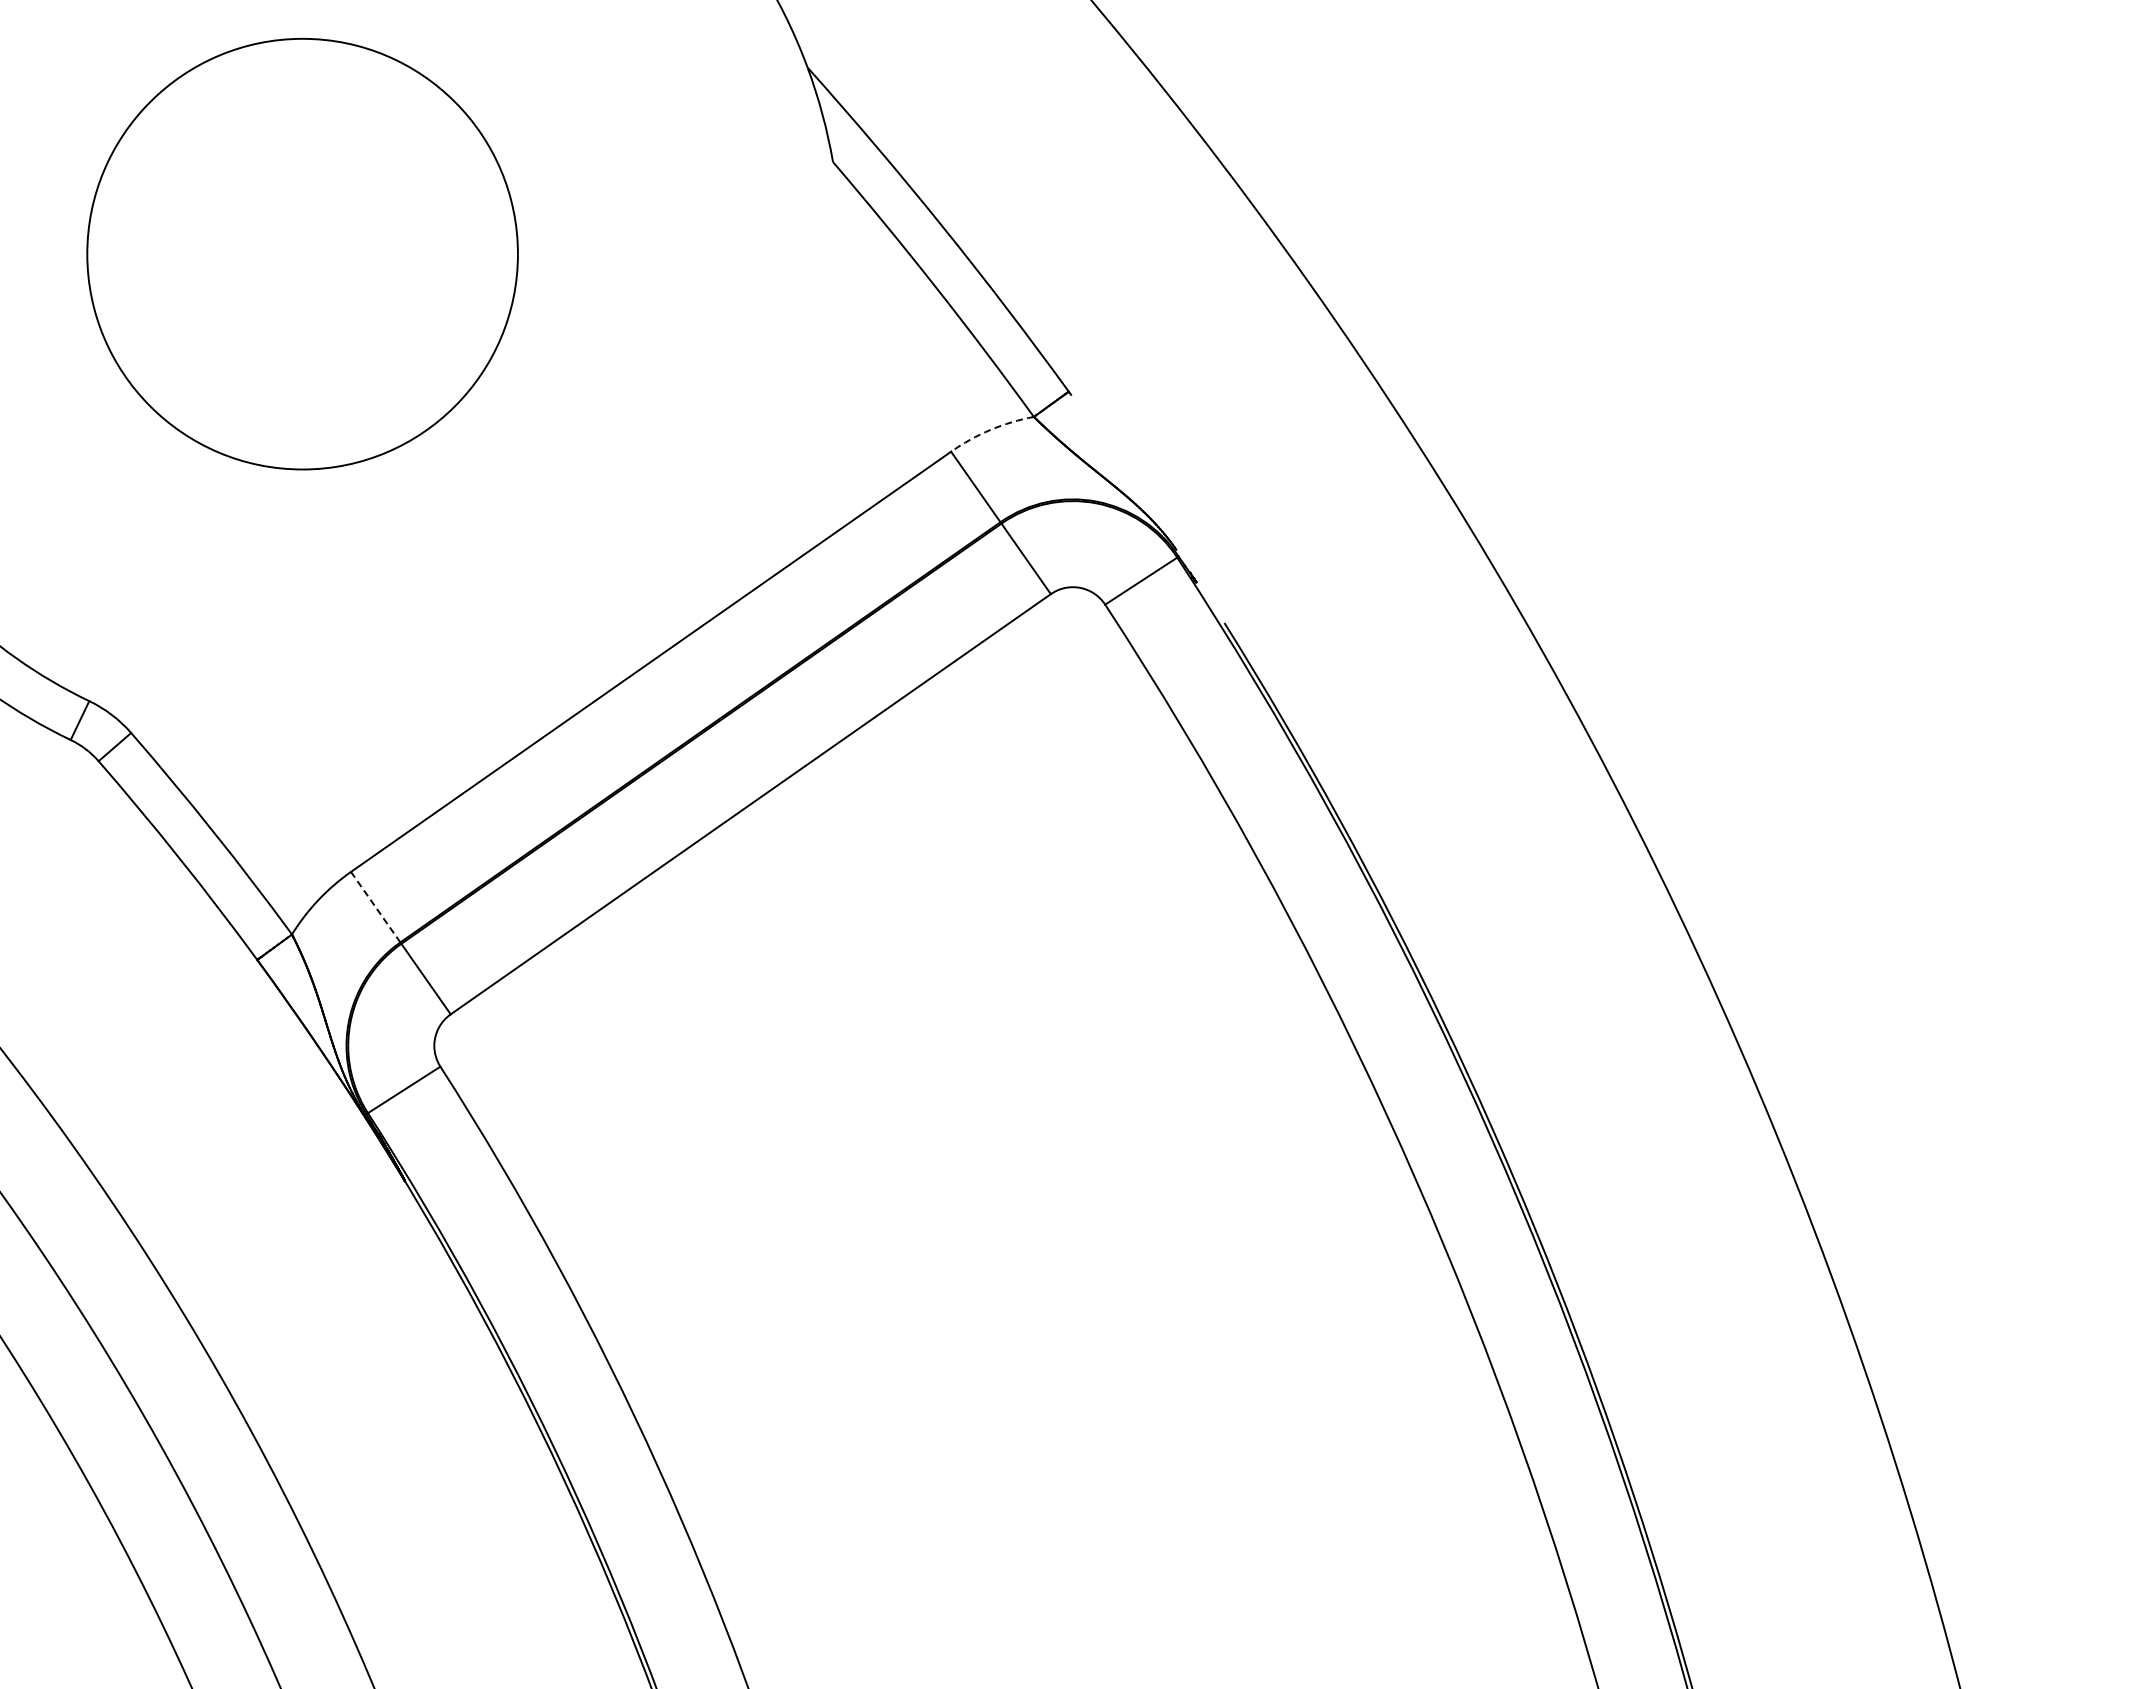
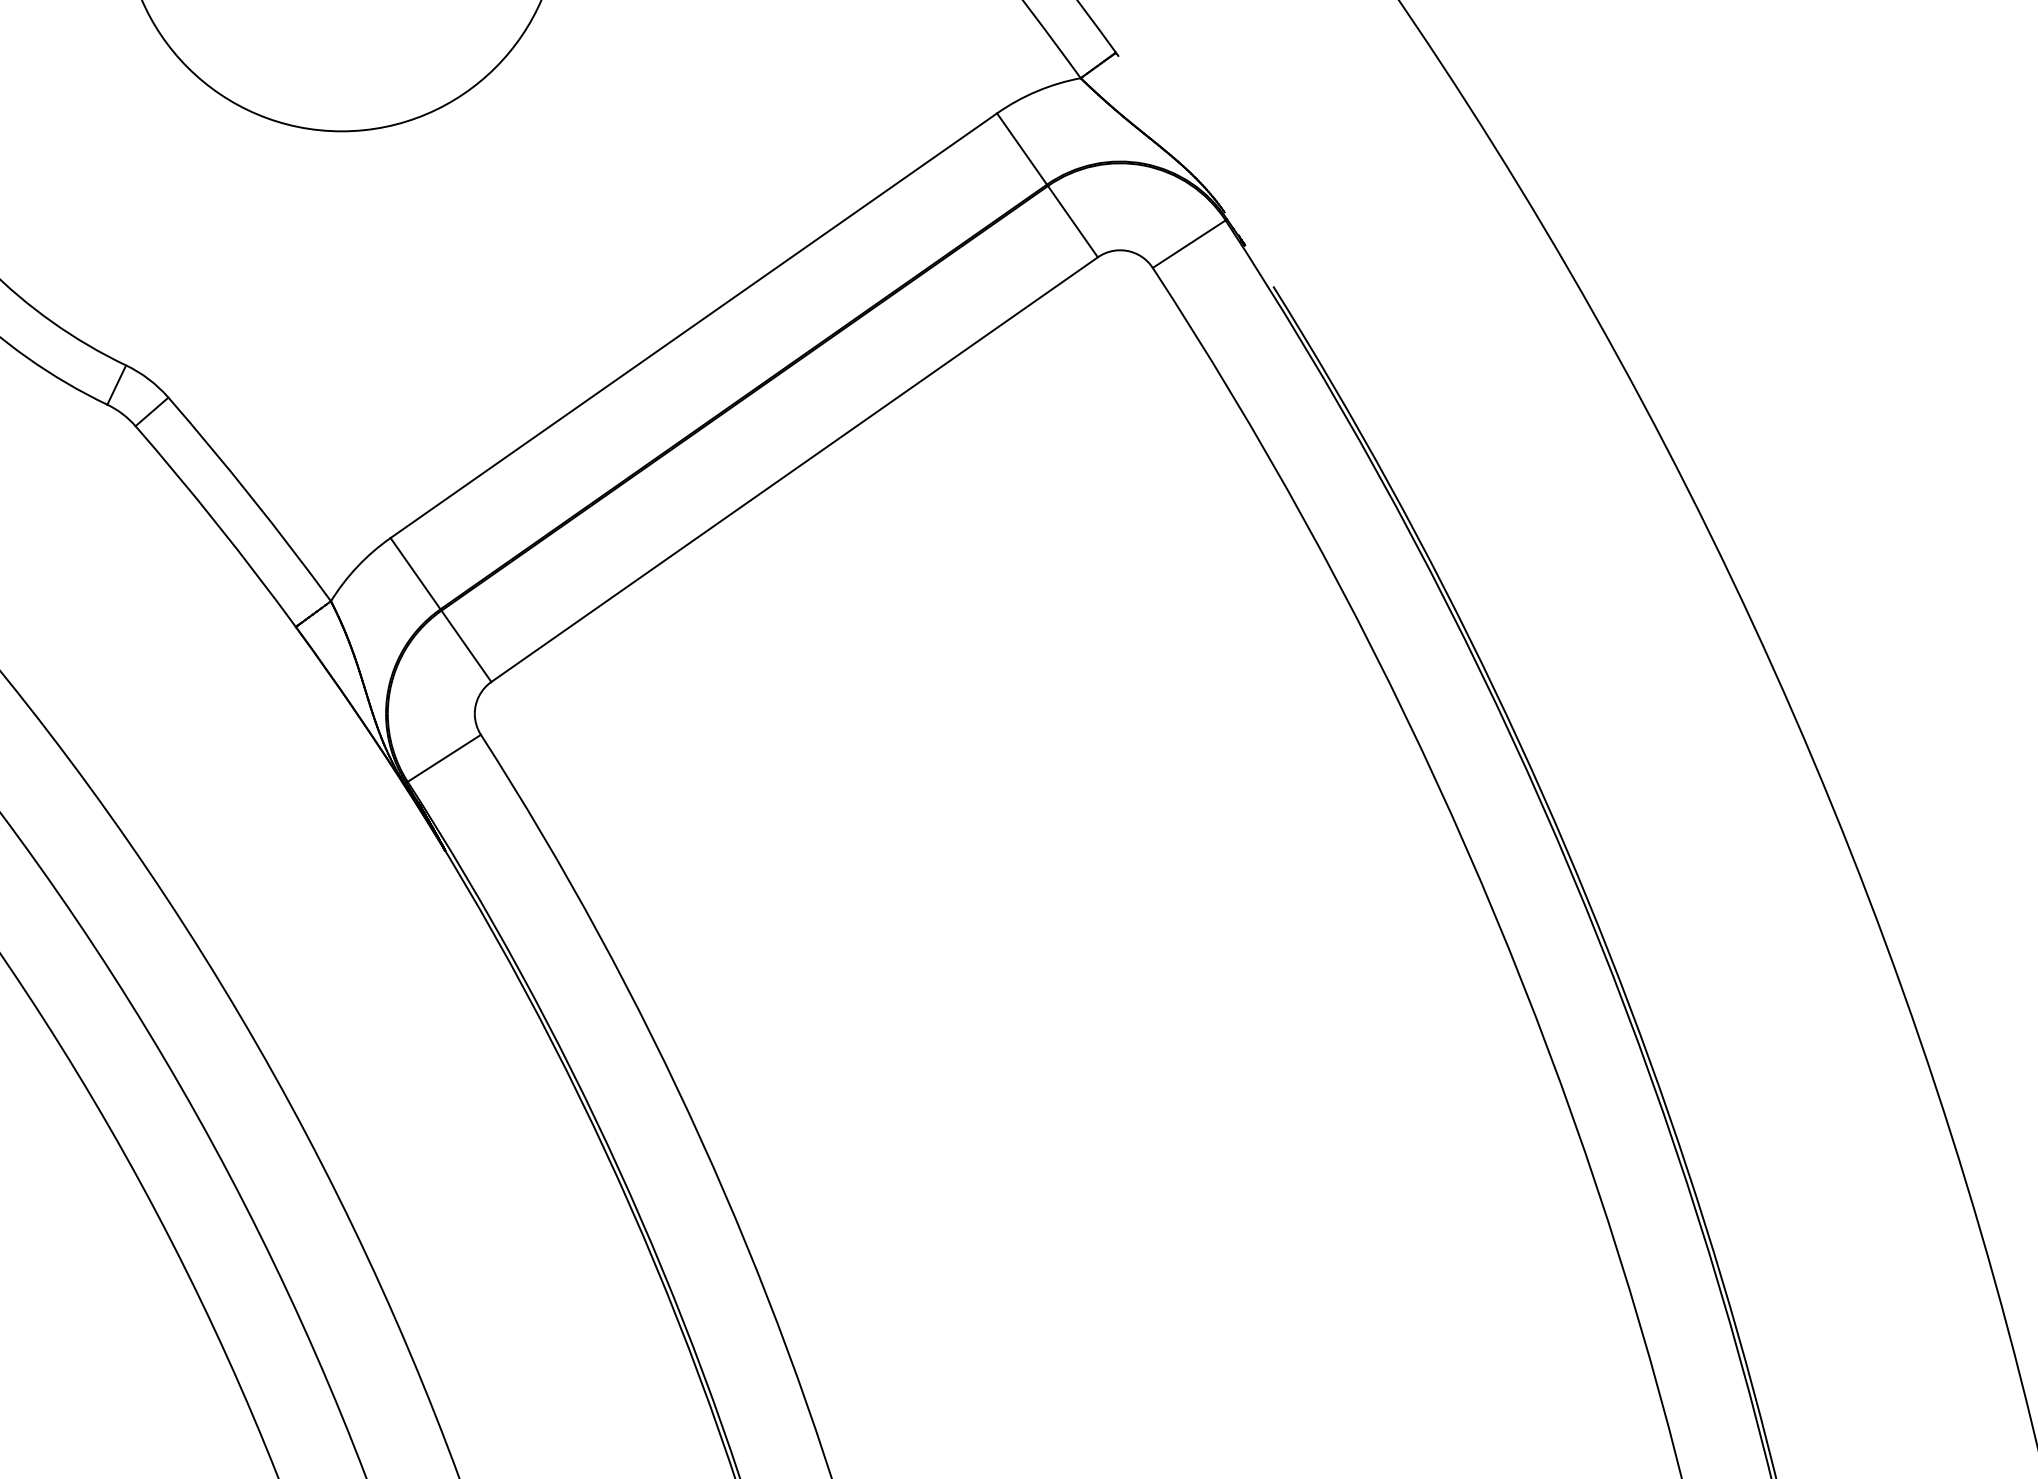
arc: (990, 429) -> (1036, 90), dashed -> solid
line: (375, 907) -> (415, 573), dashed -> solid

